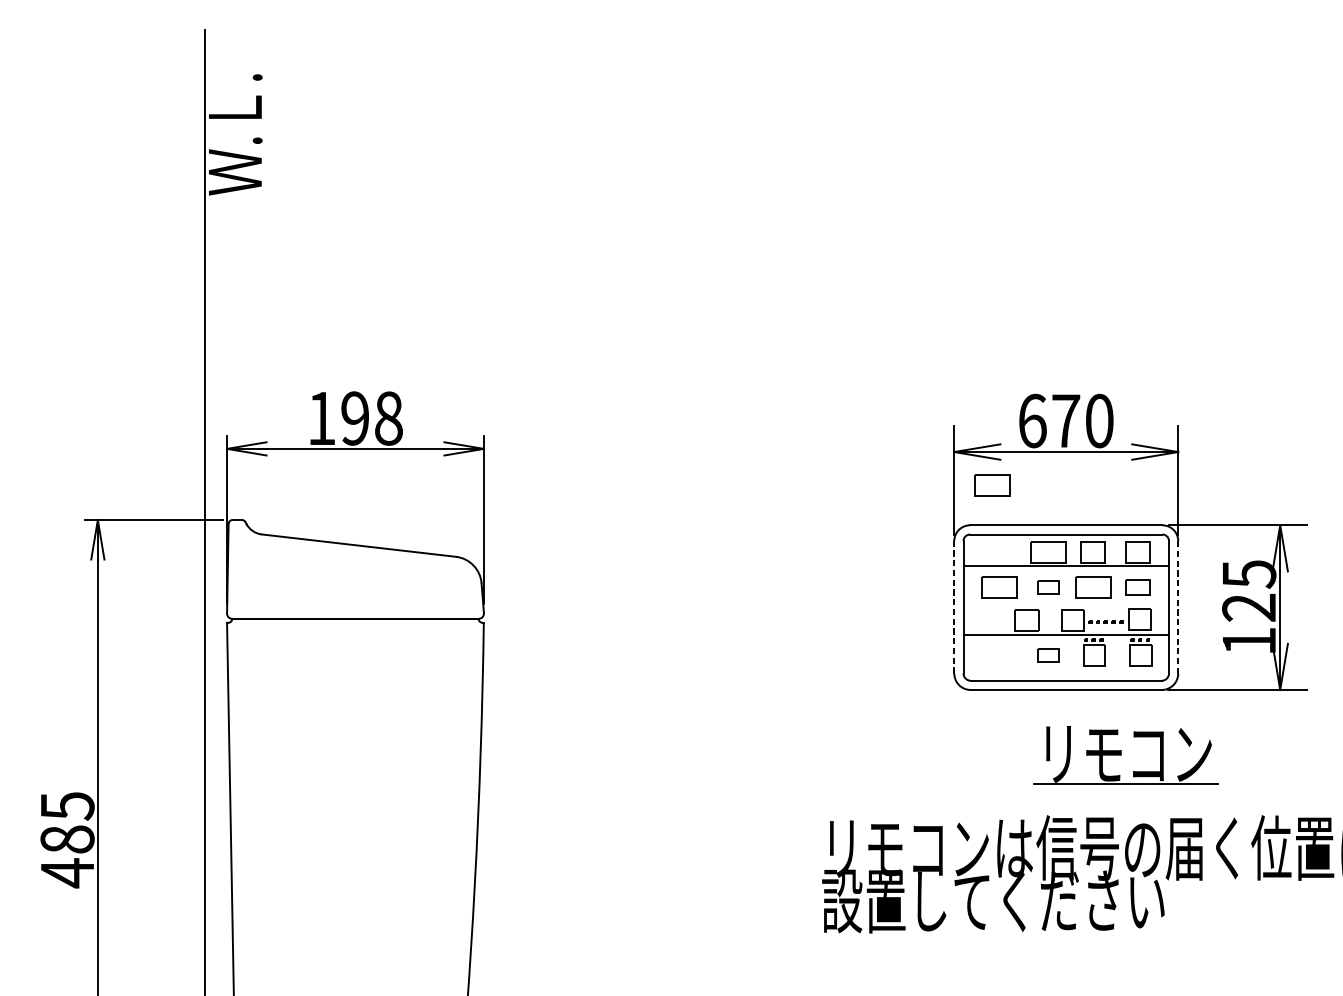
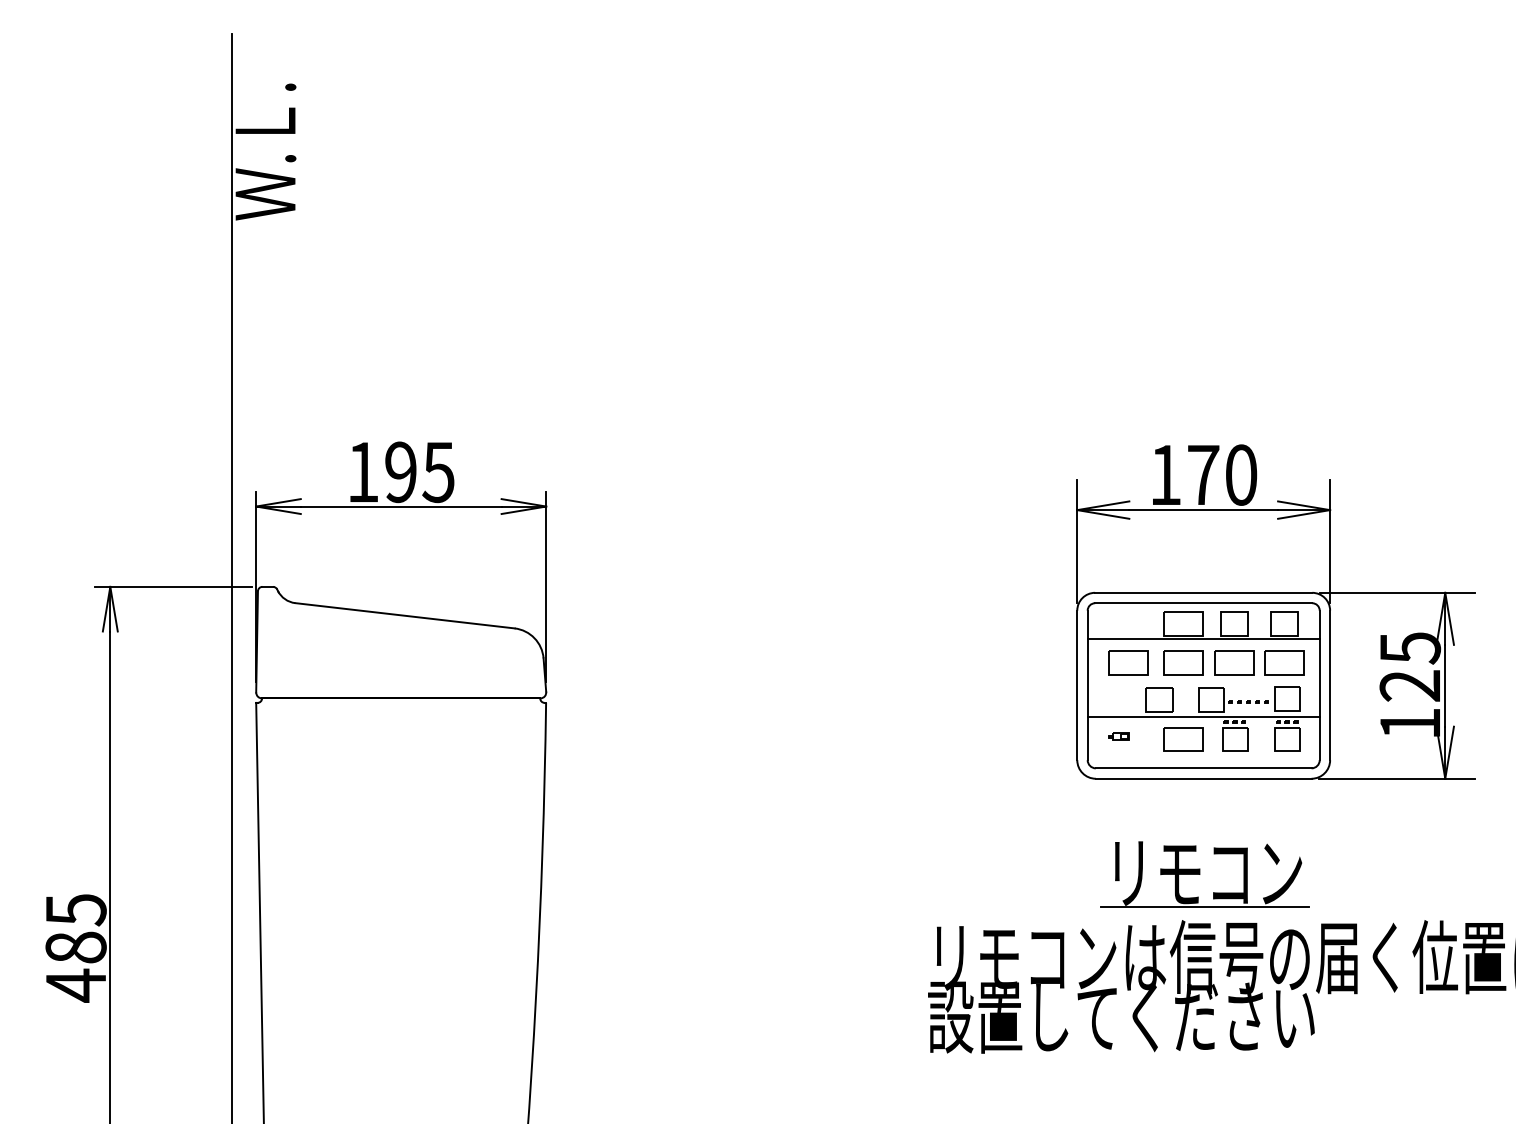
text: (388, 418) -> (438, 472), 198 -> 195
text: (1032, 420) -> (1165, 474), 670 -> 170
part: (992, 485) -> (1120, 547), removed
part: (1048, 587) -> (1183, 662), size x1.67
part: (1137, 587) -> (1284, 662), size x1.43
line: (954, 607) -> (1077, 685), dashed -> solid
line: (1178, 607) -> (1330, 685), dashed -> solid
part: (990, 652) -> (1118, 736), added
part: (1048, 655) -> (1183, 739), size x1.67
part: (1125, 755) -> (1204, 874), moved

